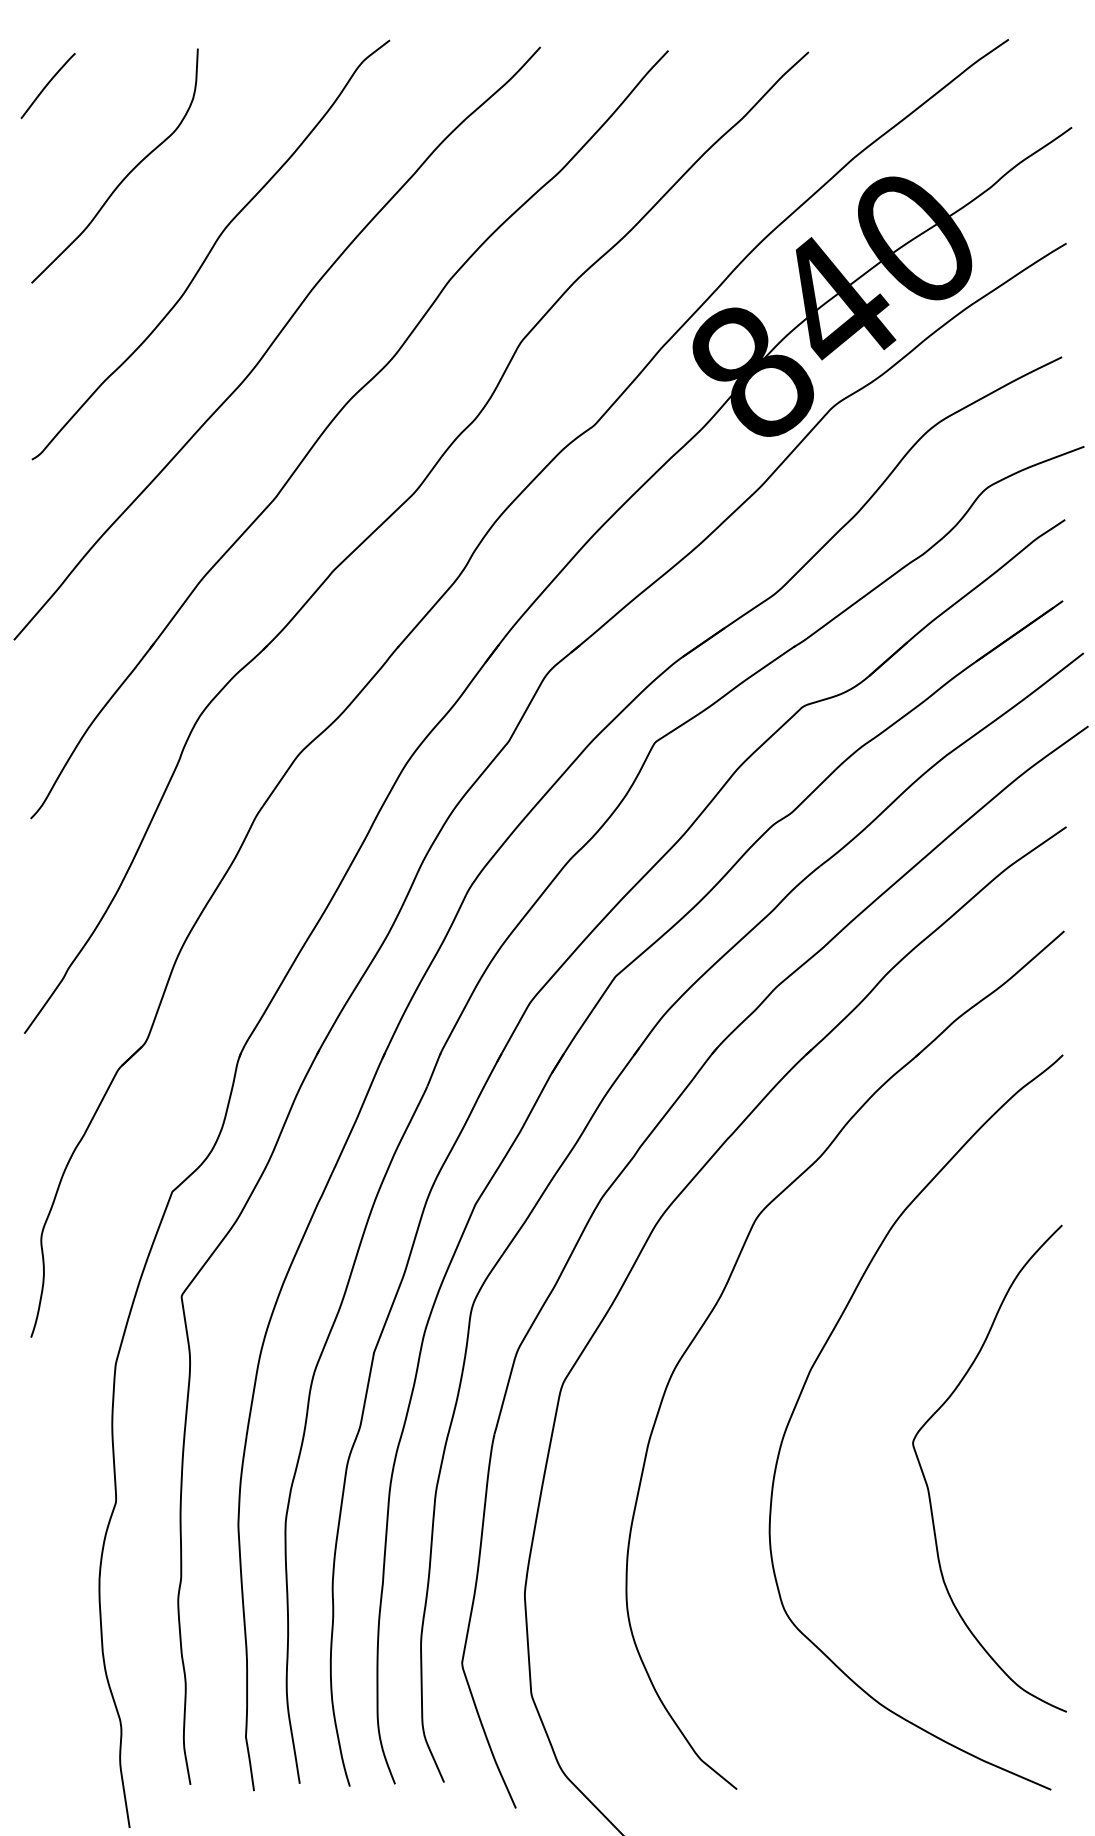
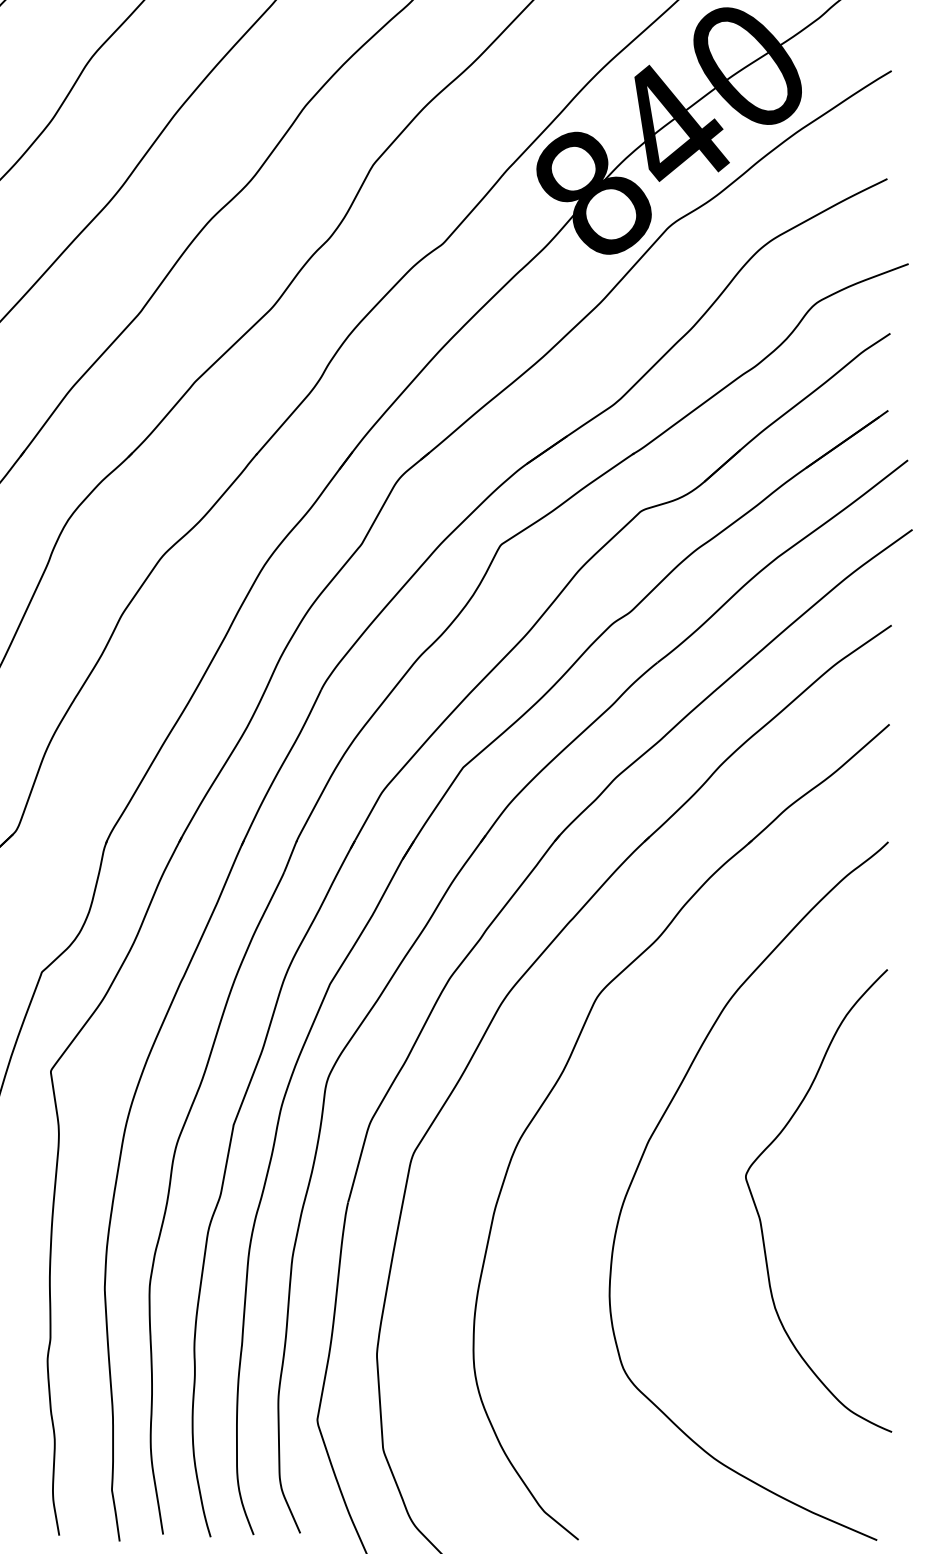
curve: (929, 1489) -> (761, 1220), moved

